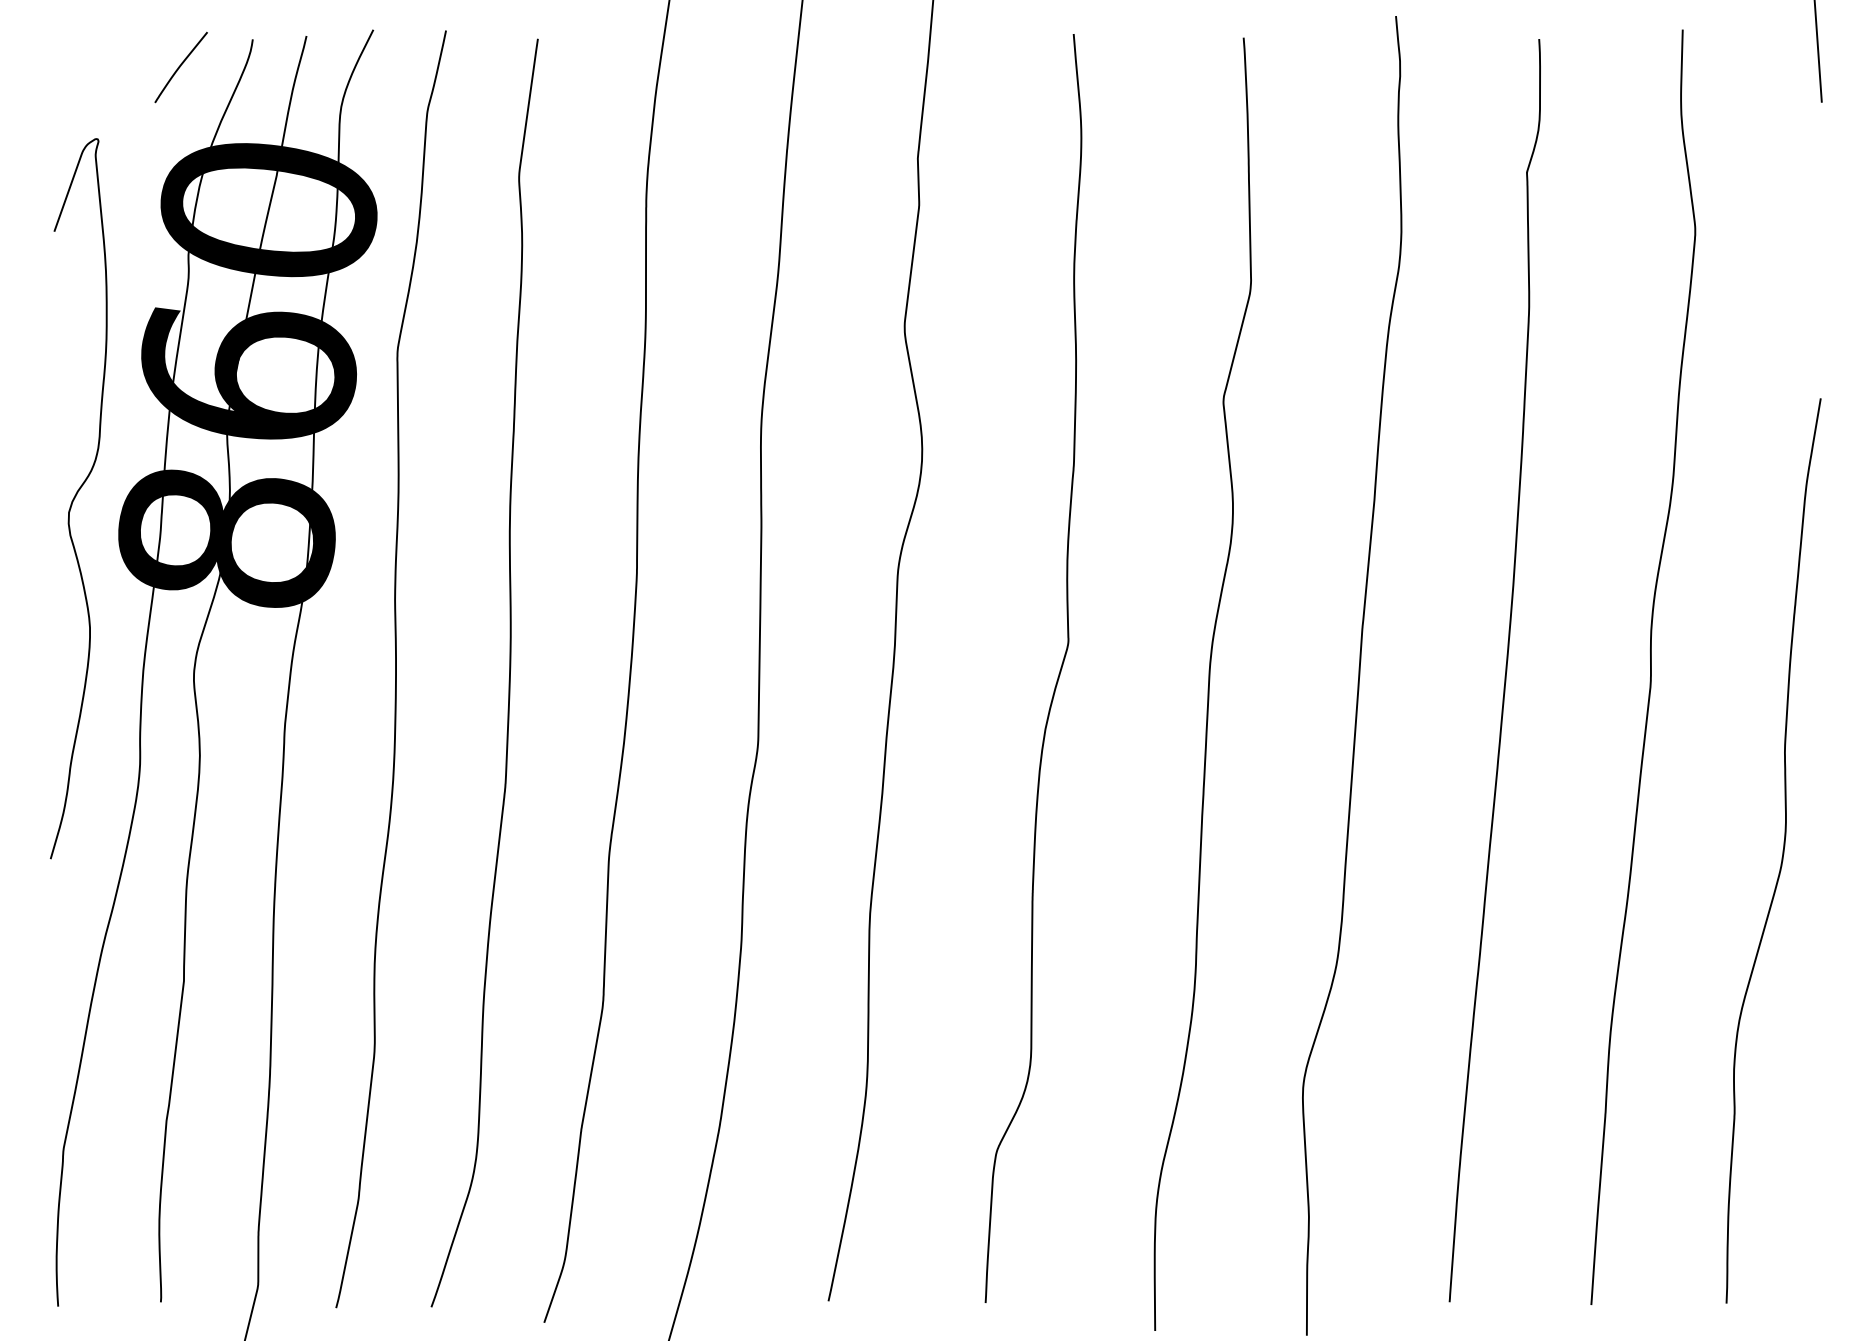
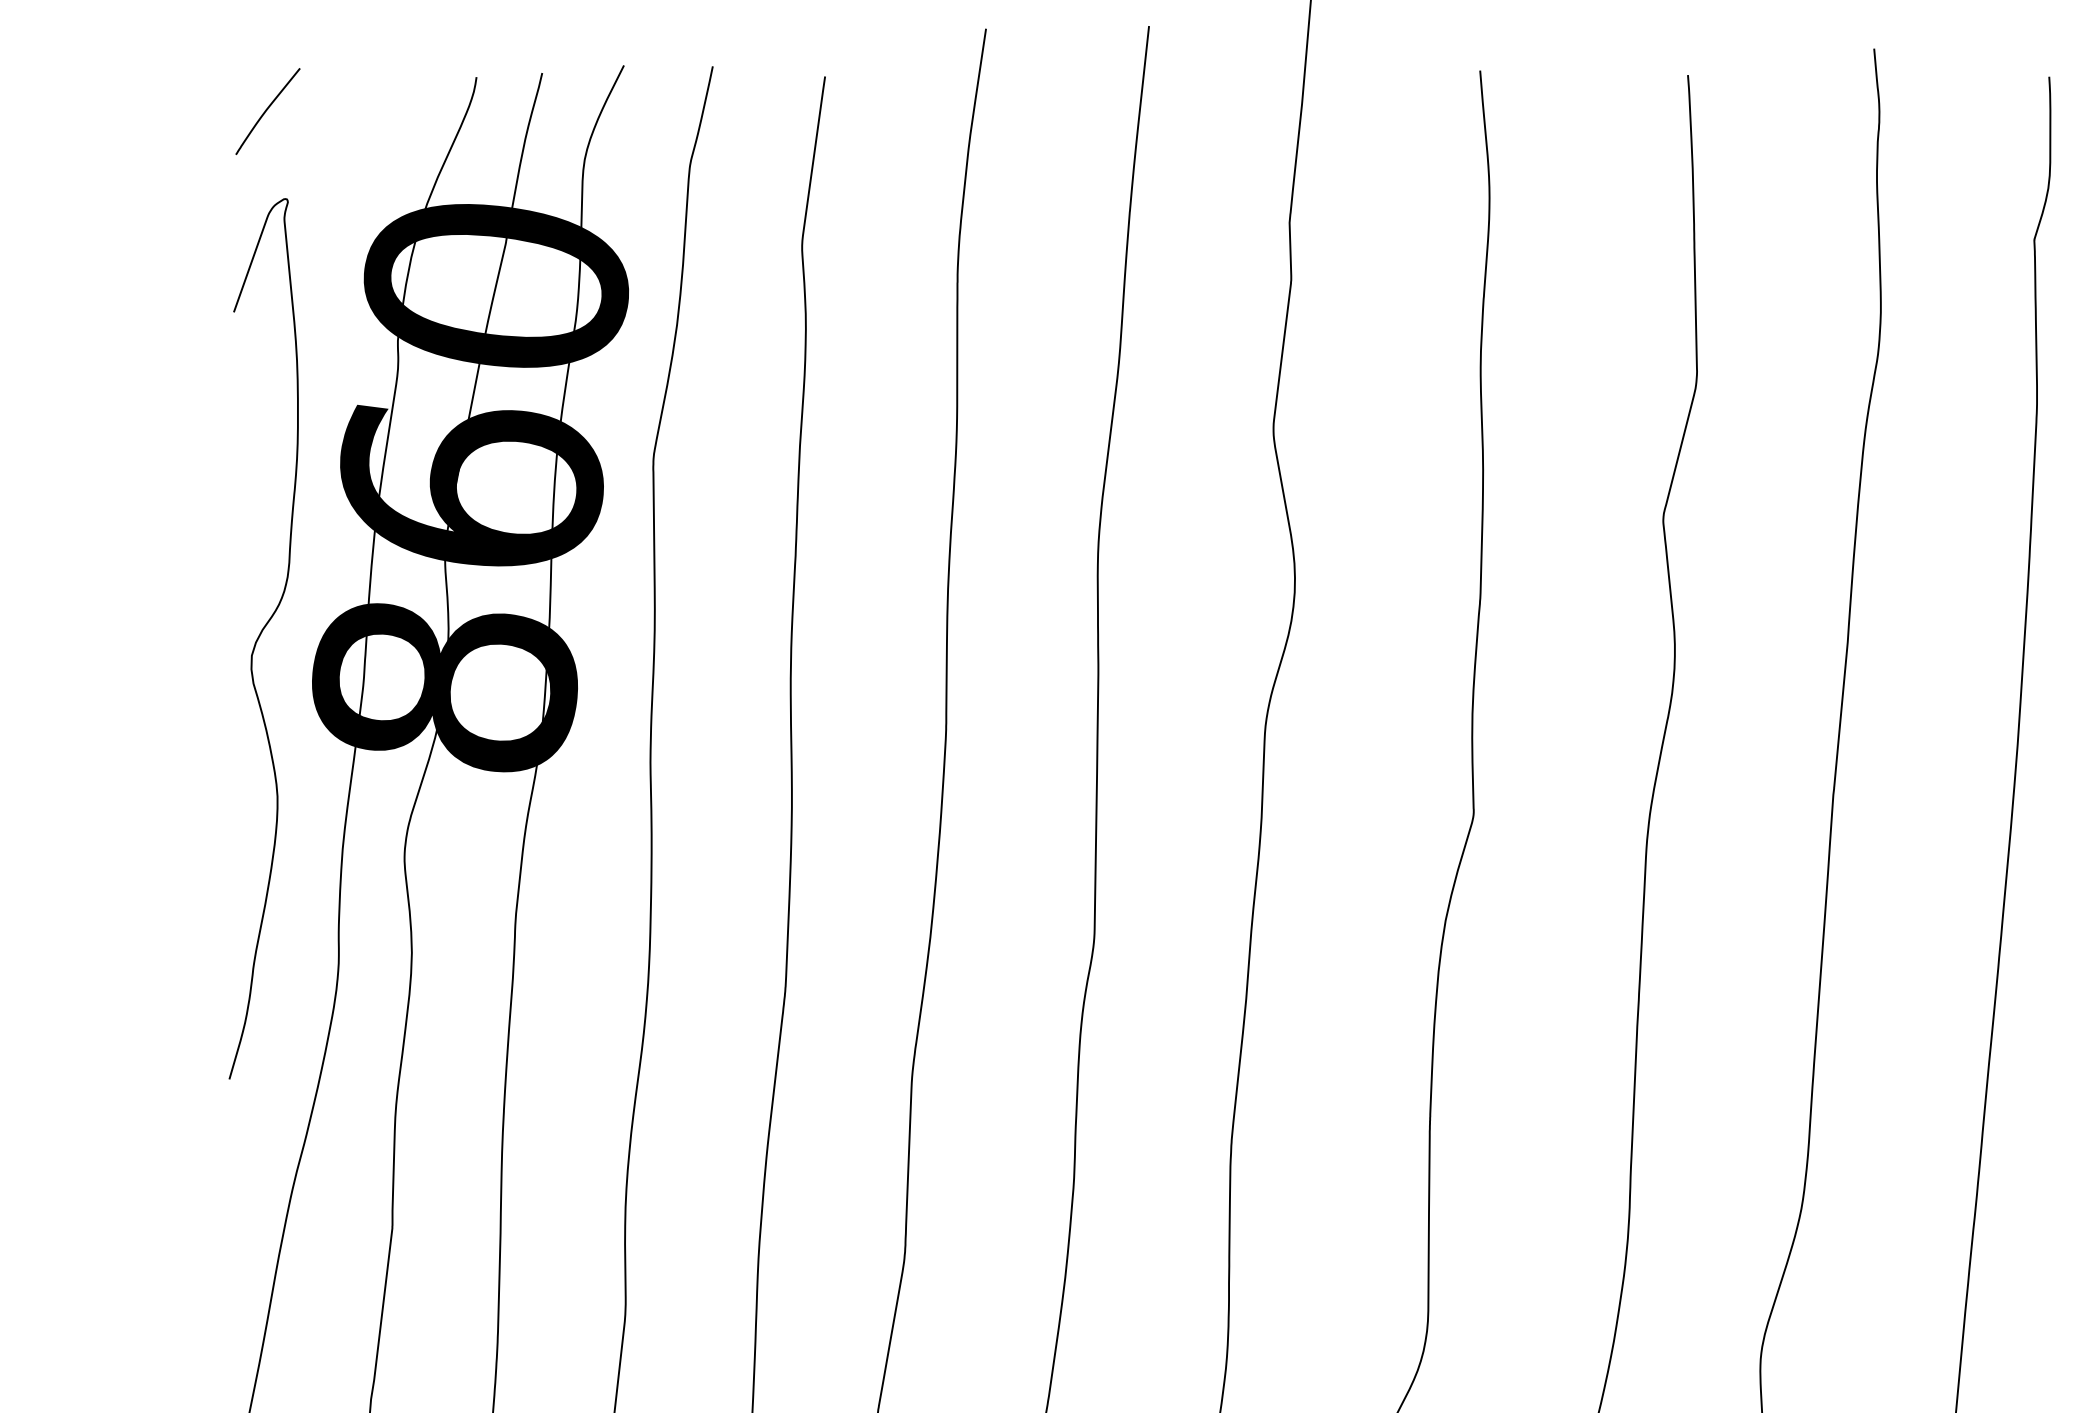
curve: (180, 67) -> (267, 111), moved

